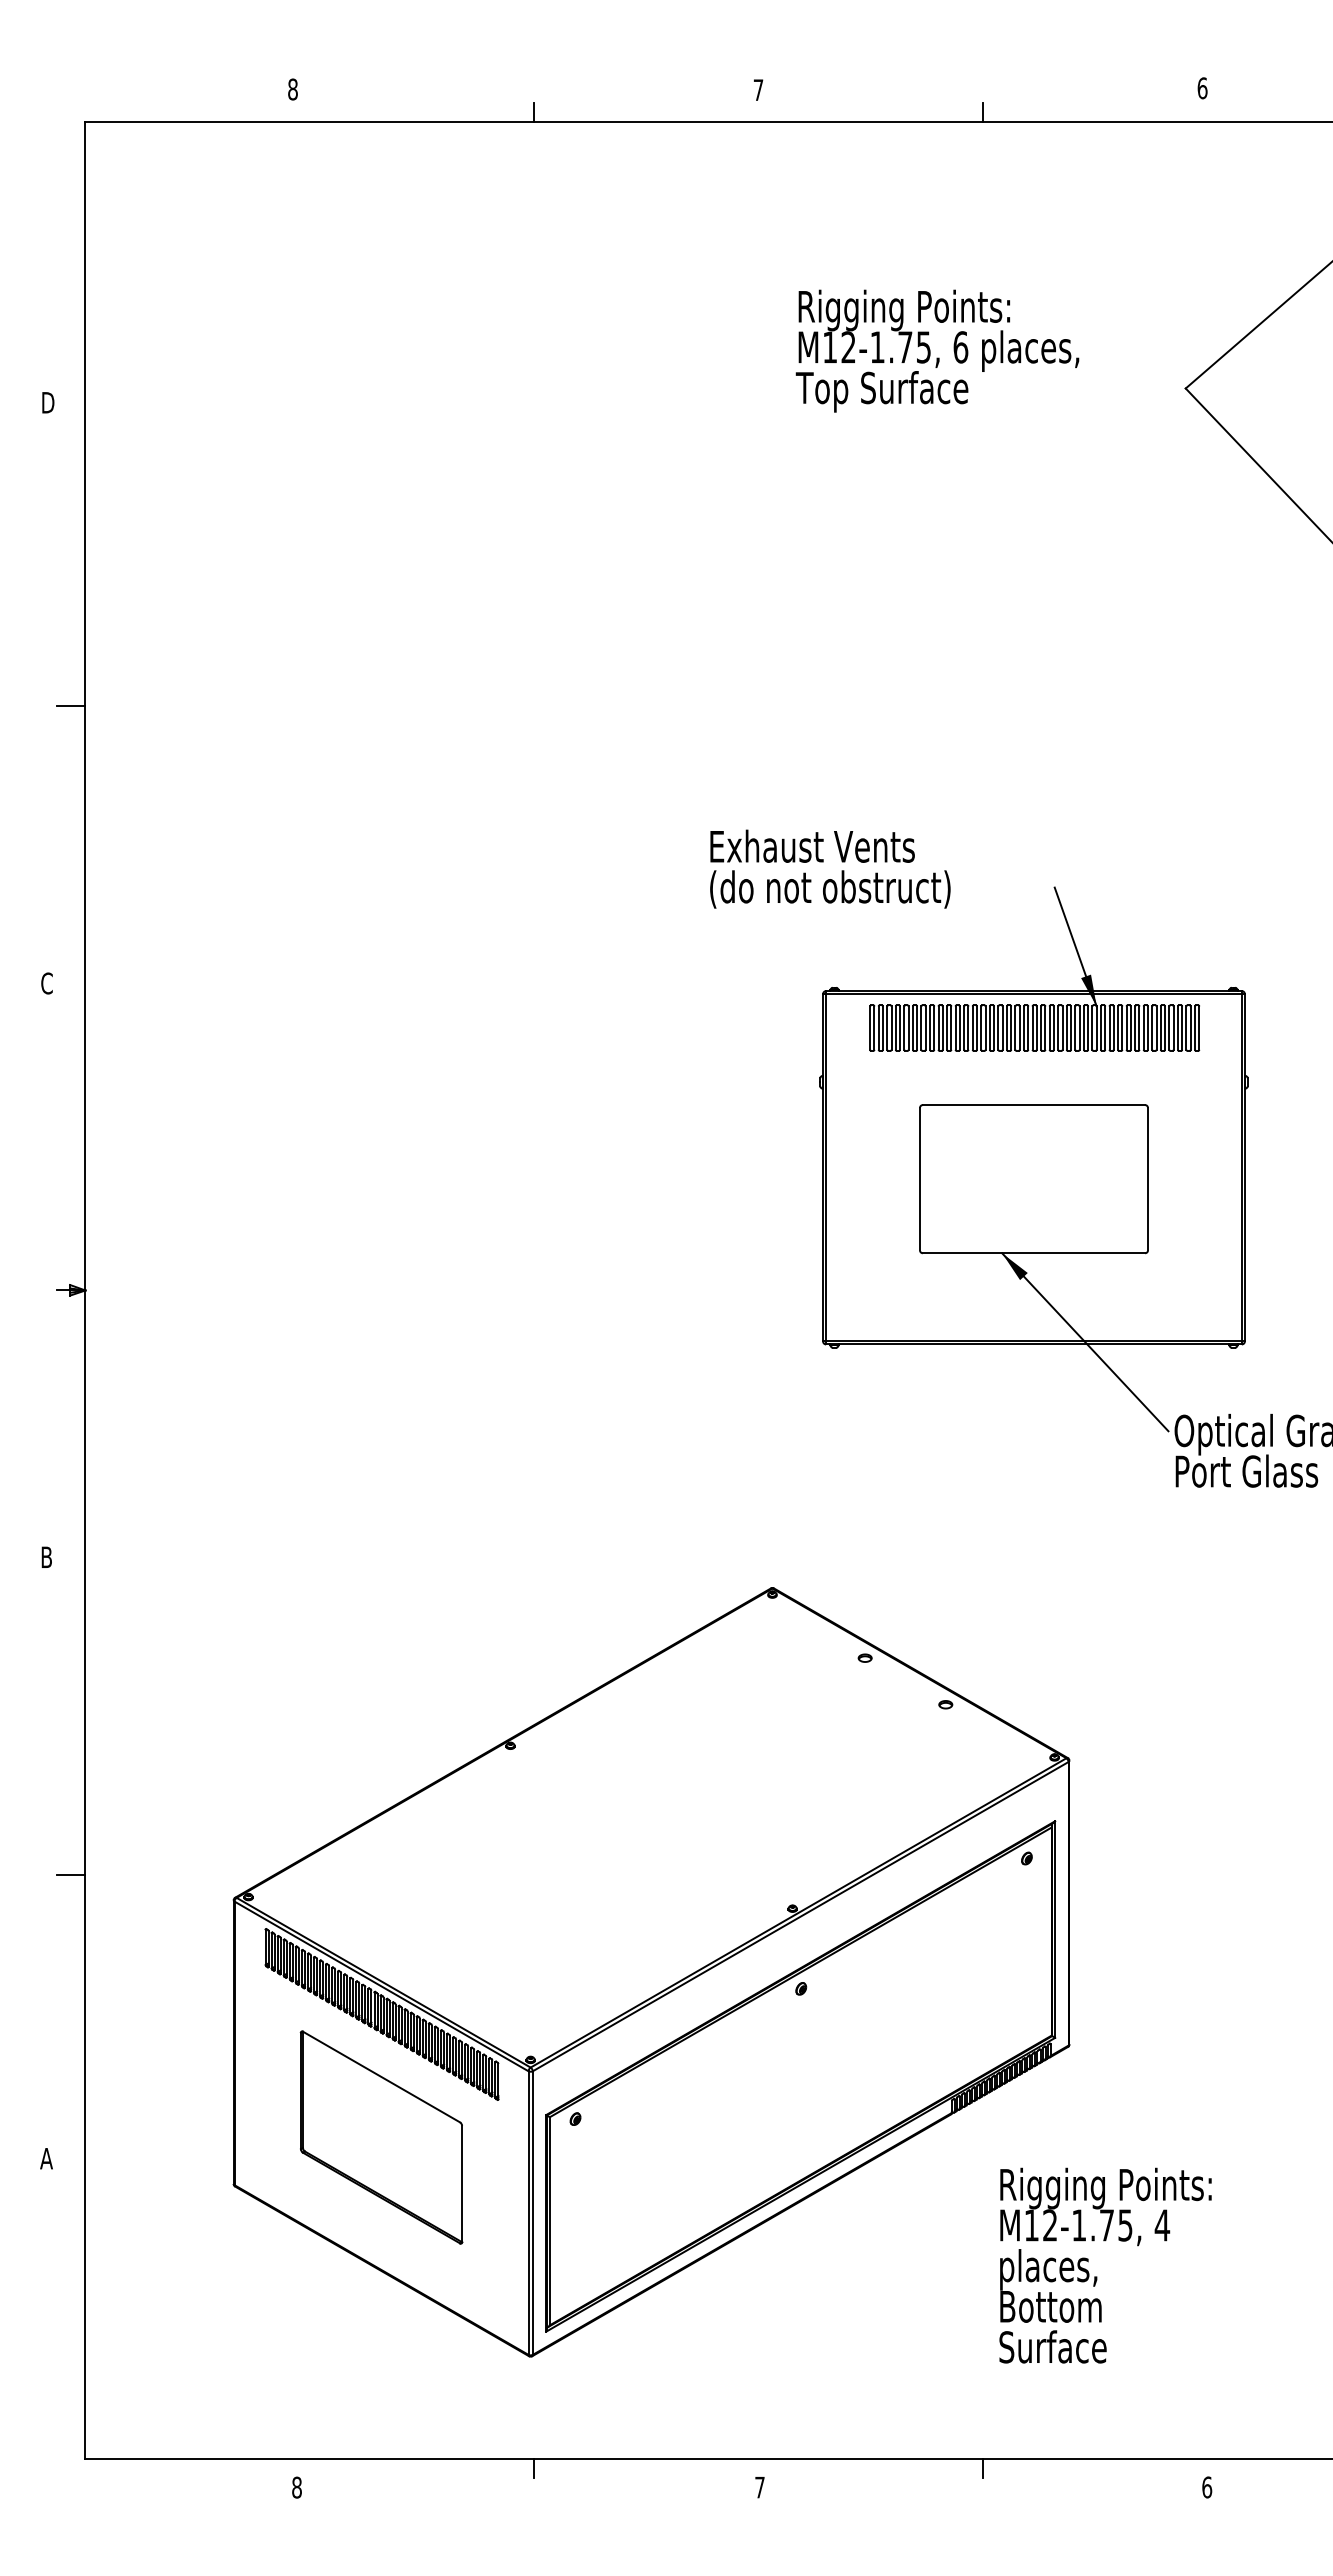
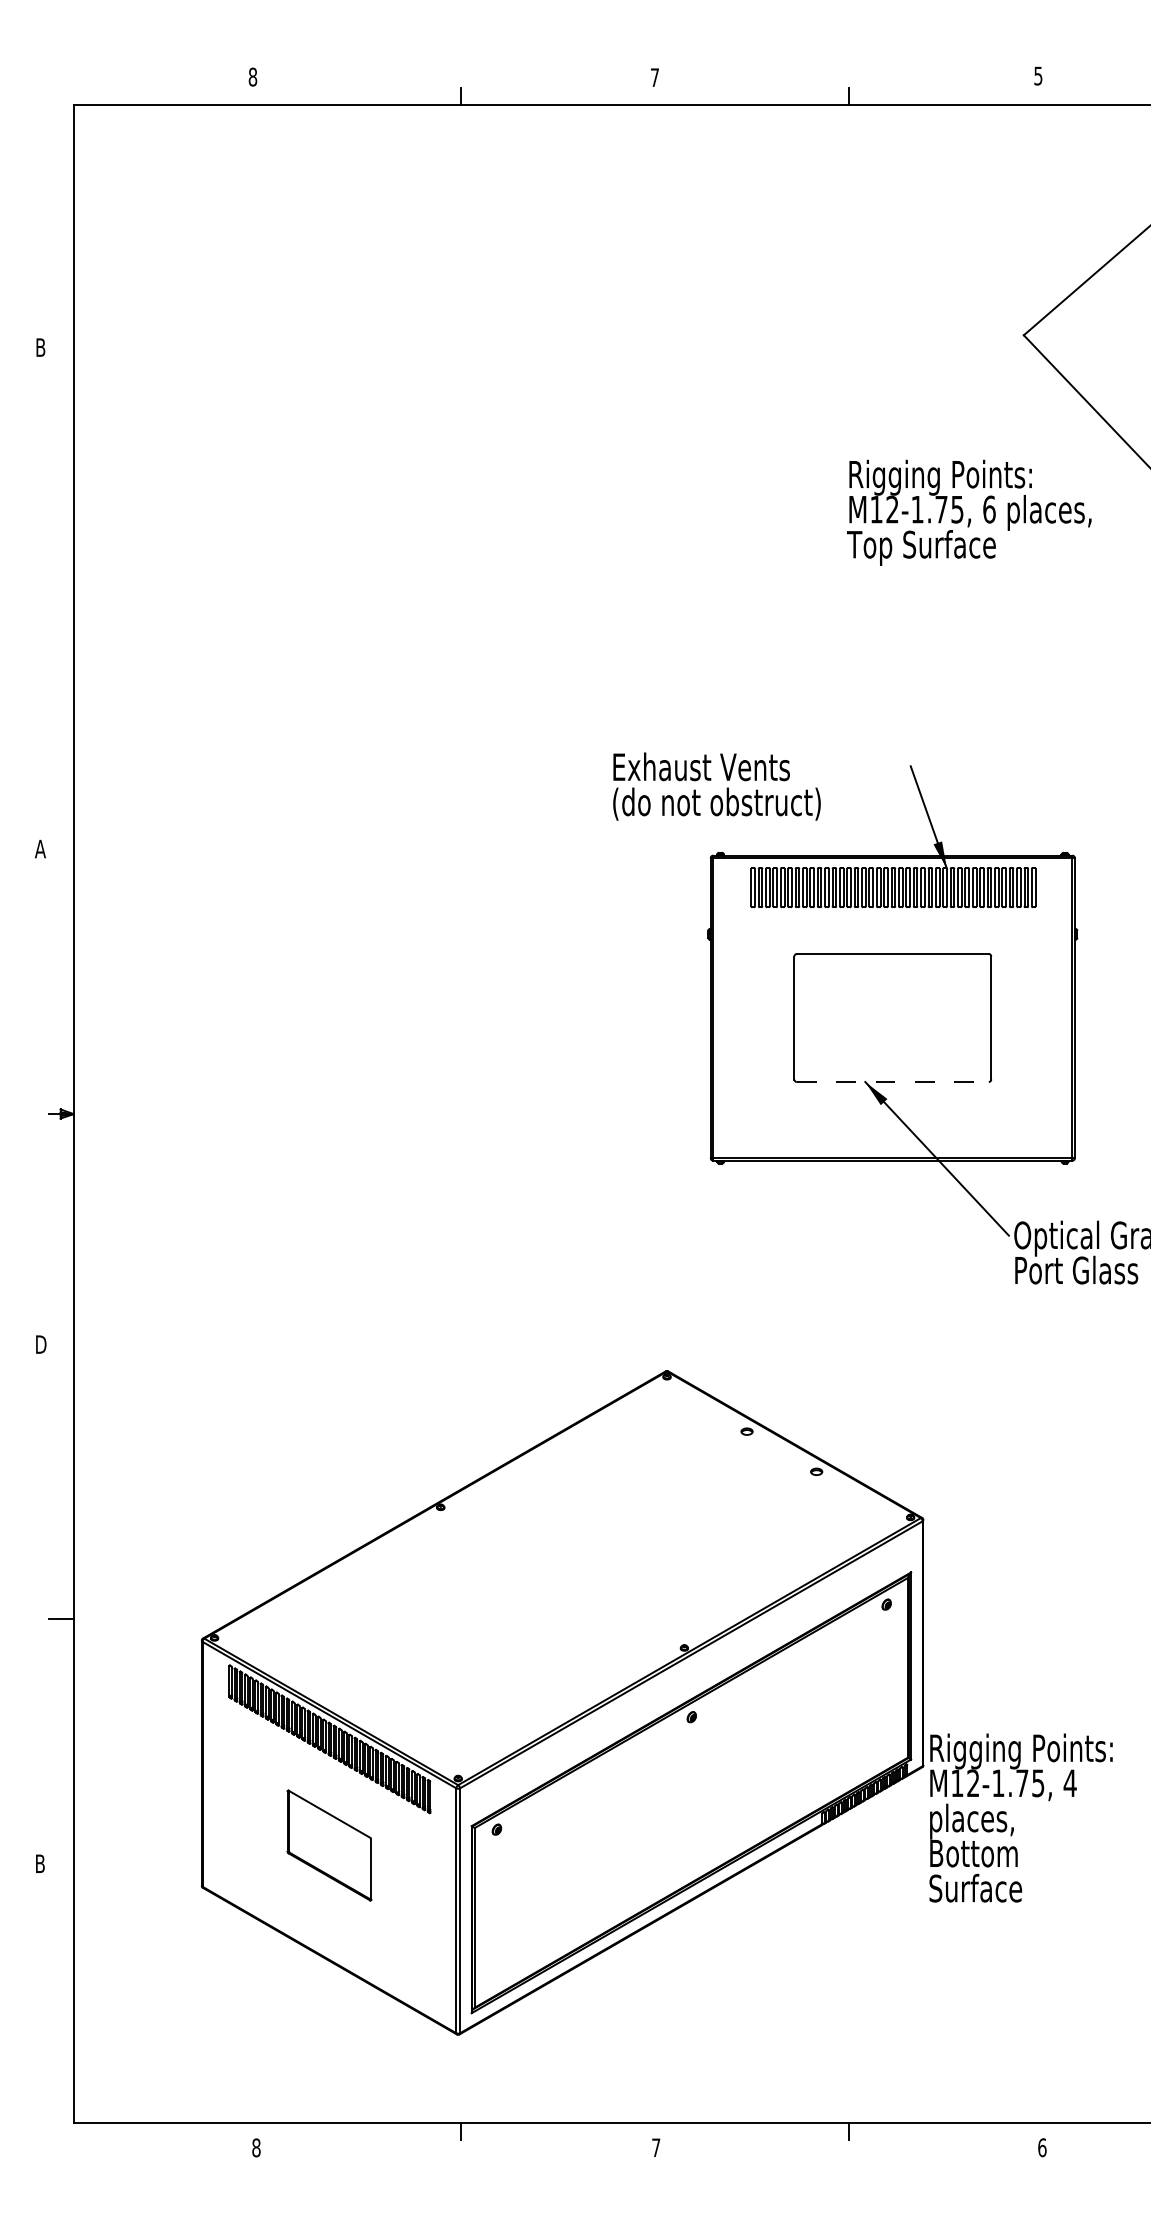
text: (1202, 88) -> (1038, 76), 6 -> 5
text: (937, 350) -> (969, 512), moved
text: (49, 402) -> (42, 347), D -> B
line: (70, 706) -> (60, 609), removed
text: (830, 868) -> (717, 786), moved
text: (46, 983) -> (40, 849), C -> A
line: (1034, 1253) -> (893, 1082), solid -> dashed
text: (48, 1557) -> (41, 1344), B -> D
part: (381, 2137) -> (329, 1845), size x0.6
text: (46, 2158) -> (40, 1863), A -> B
text: (1105, 2265) -> (1021, 1817), moved

